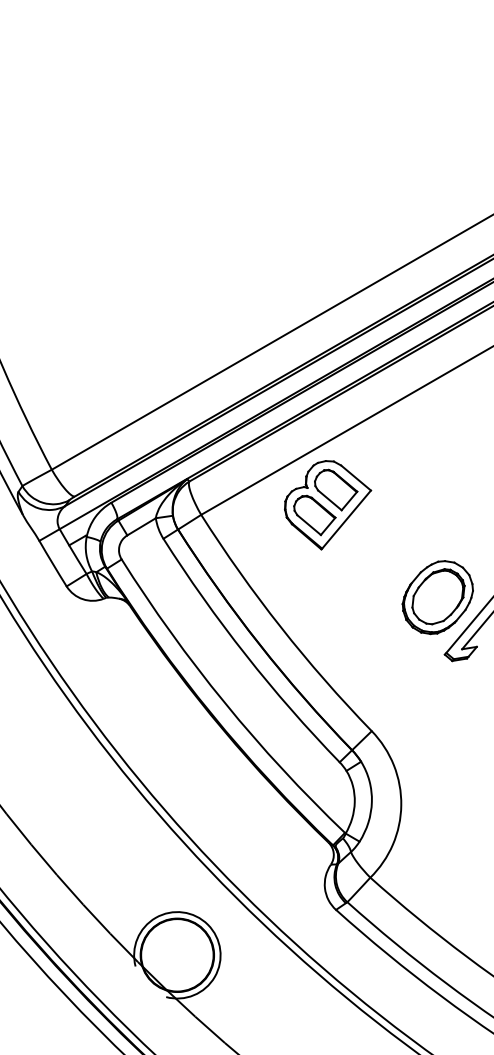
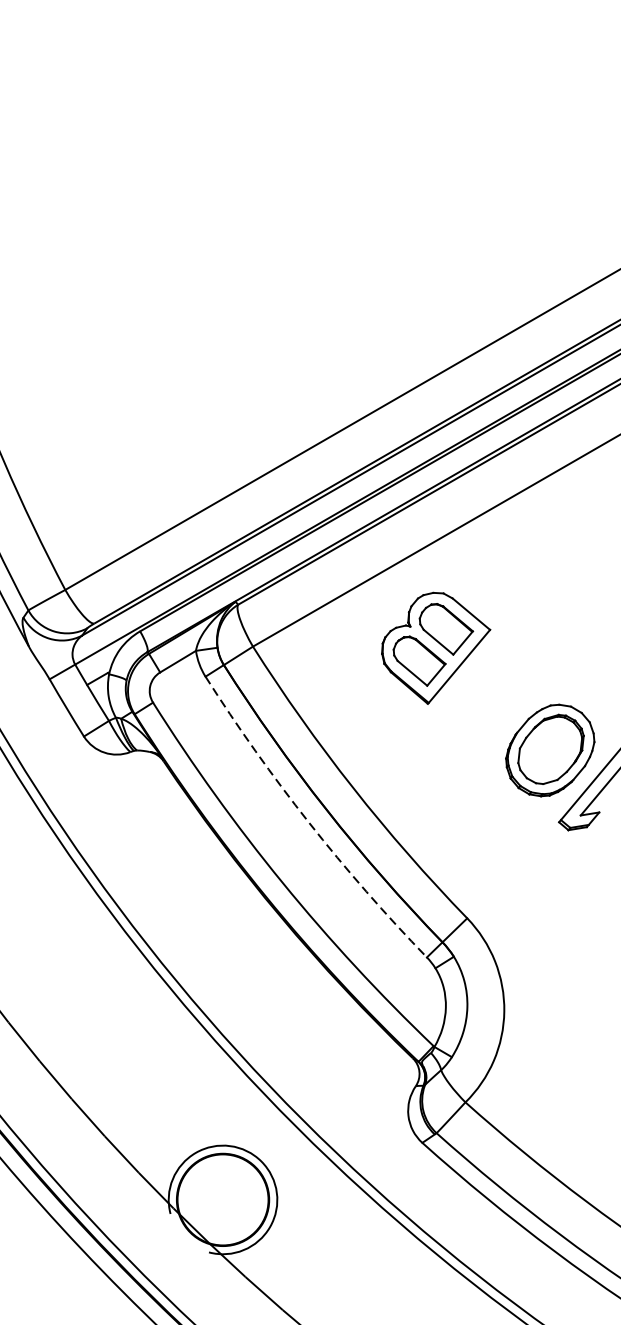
part: (328, 505) -> (436, 648), moved
arc: (245, 655) -> (308, 823), solid -> dashed

